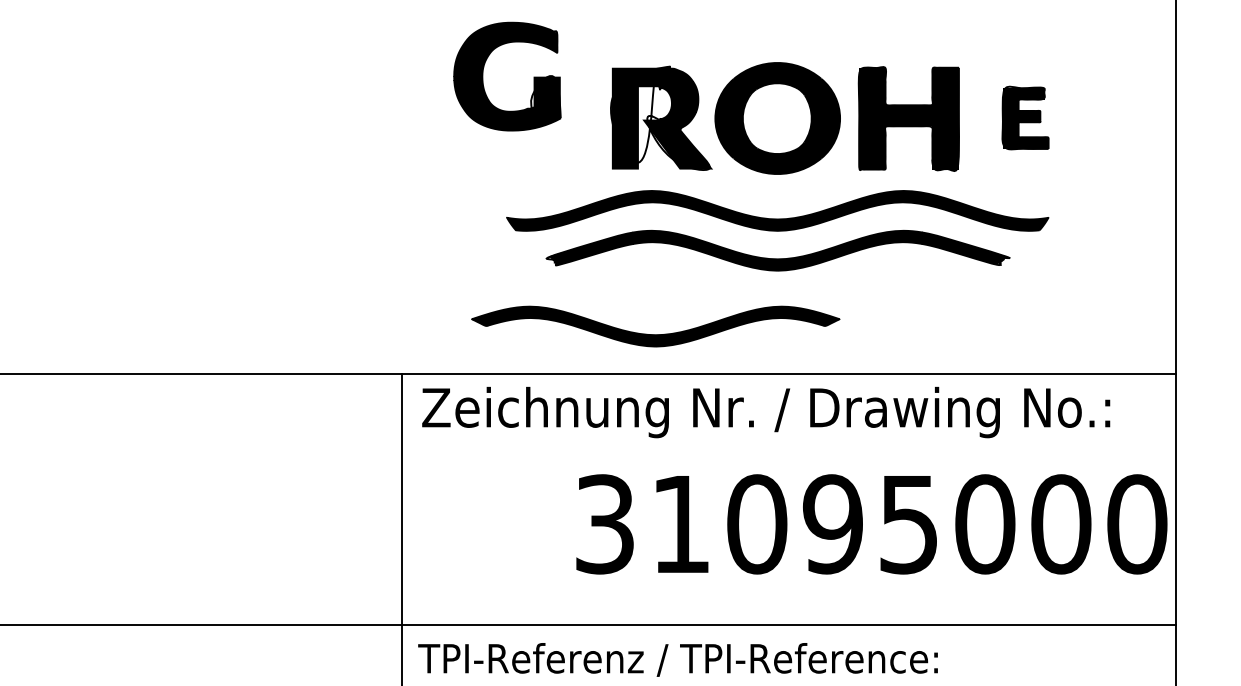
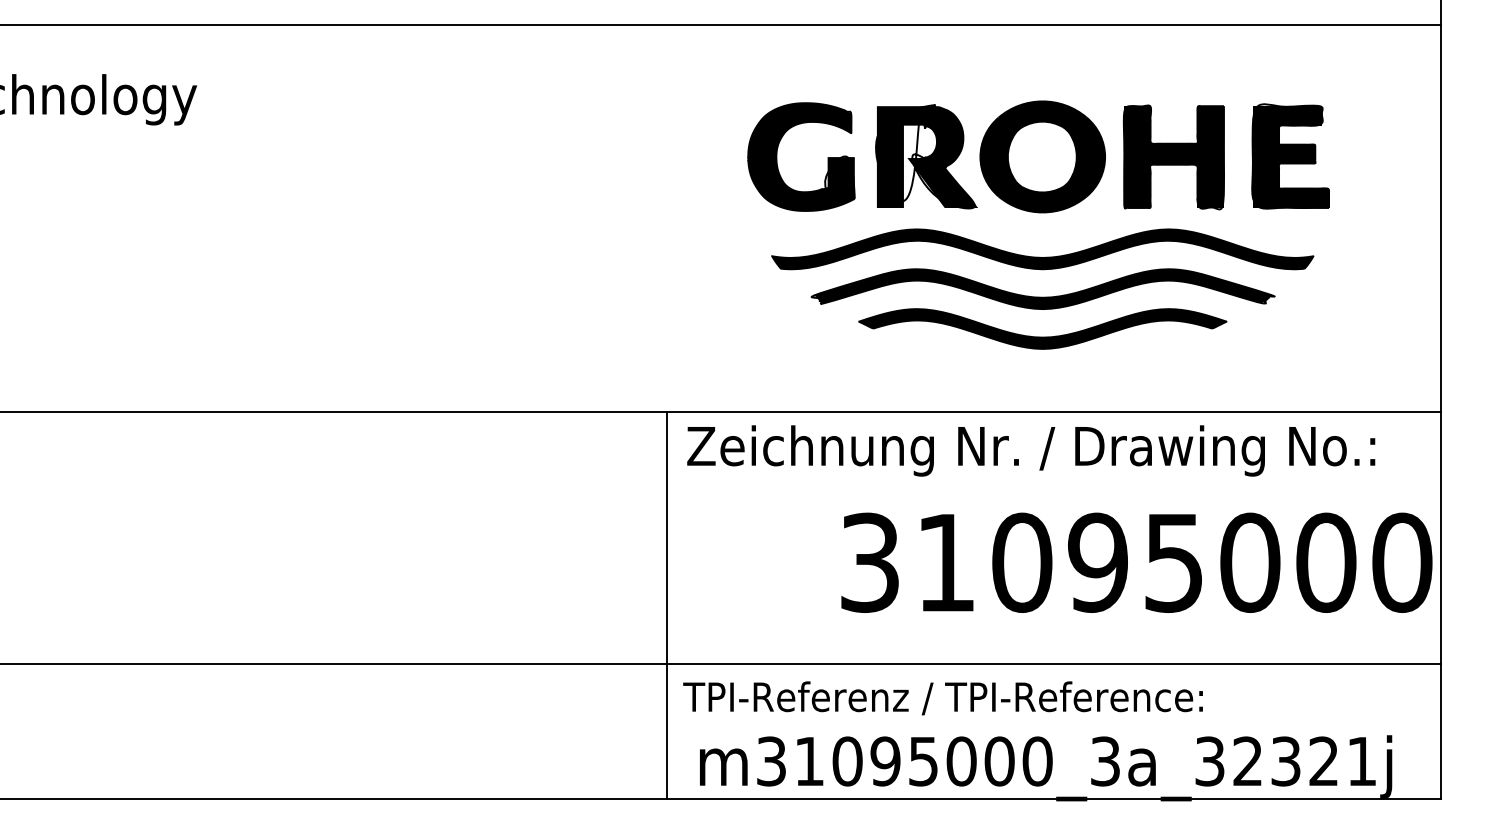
part: (483, 76) -> (777, 156), moved
part: (1025, 118) -> (1290, 156), size x1.67
part: (655, 334) -> (1042, 336), moved

